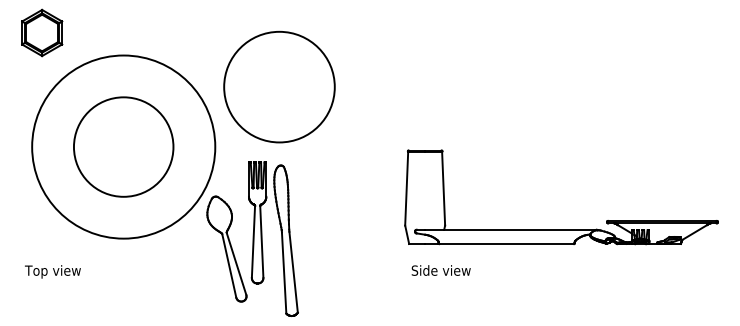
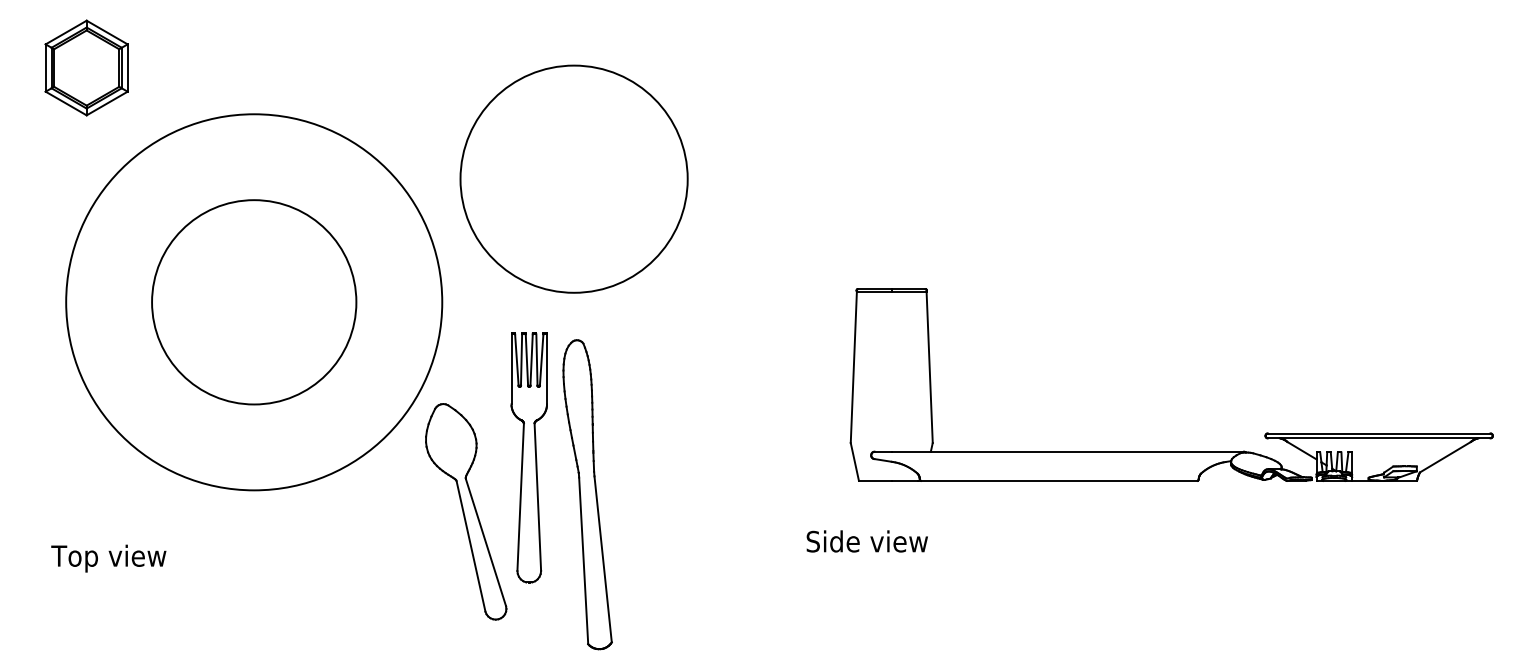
part: (561, 229) -> (1171, 451), moved
text: (440, 270) -> (865, 541), moved

